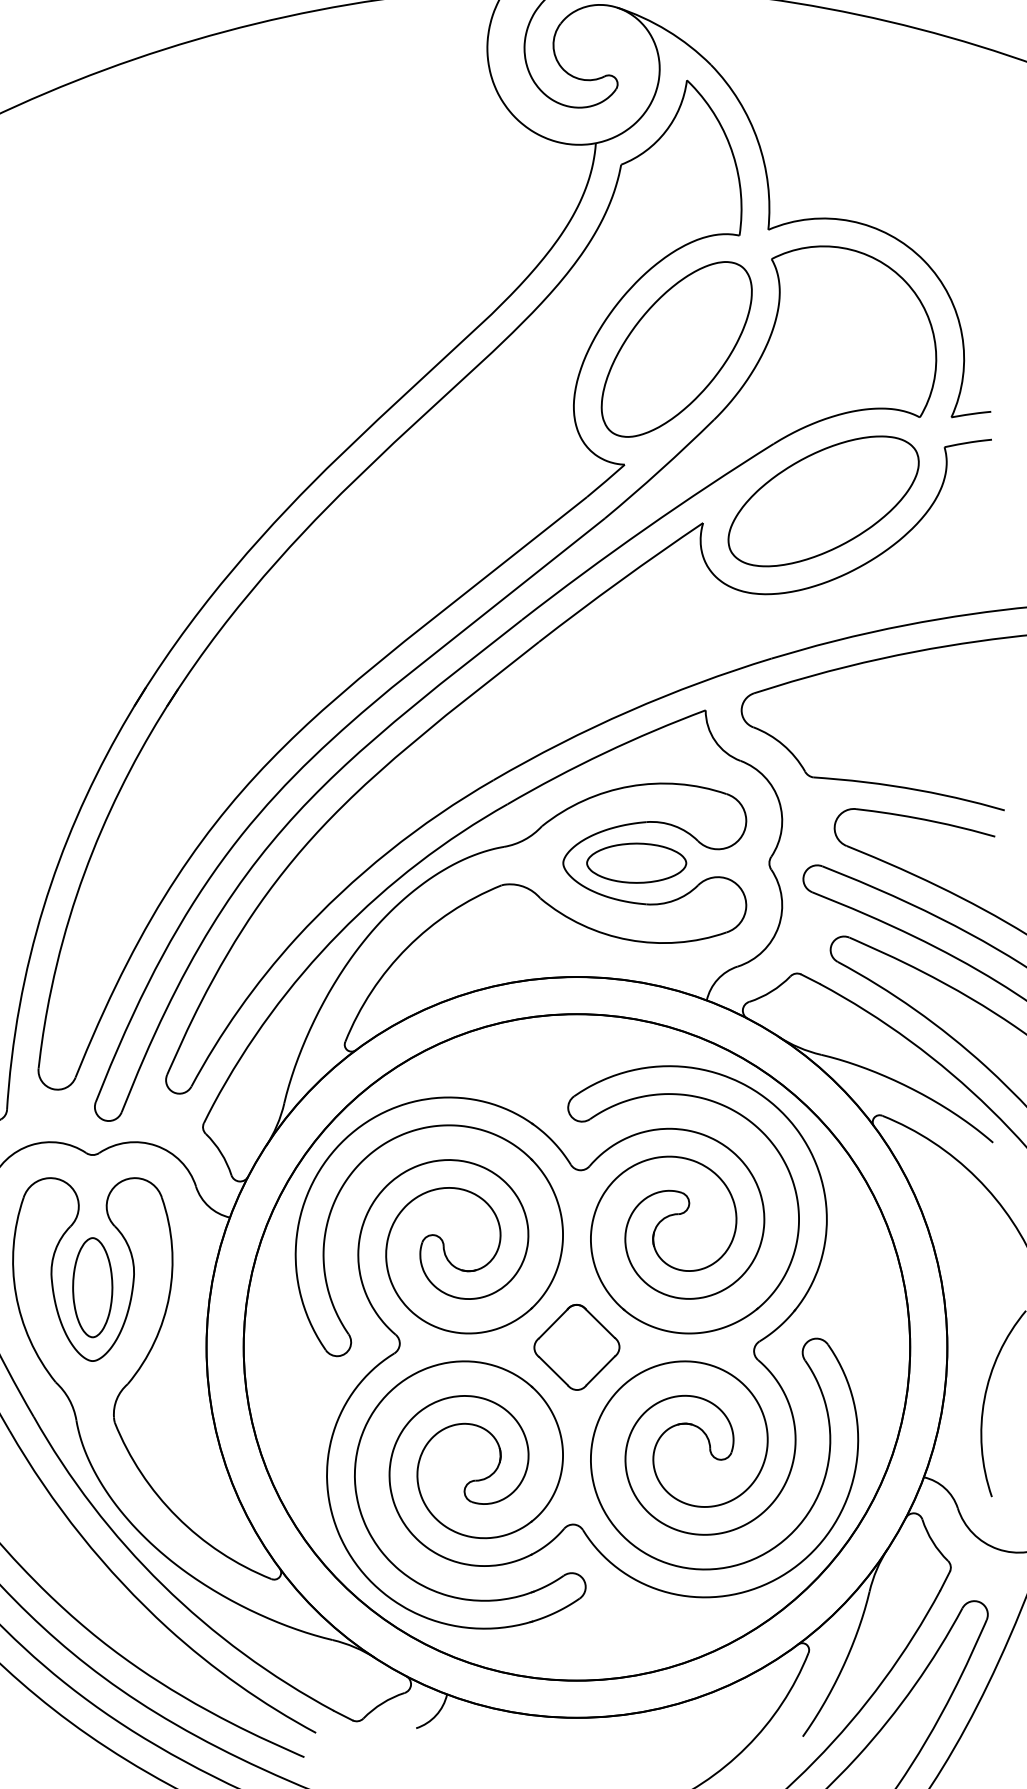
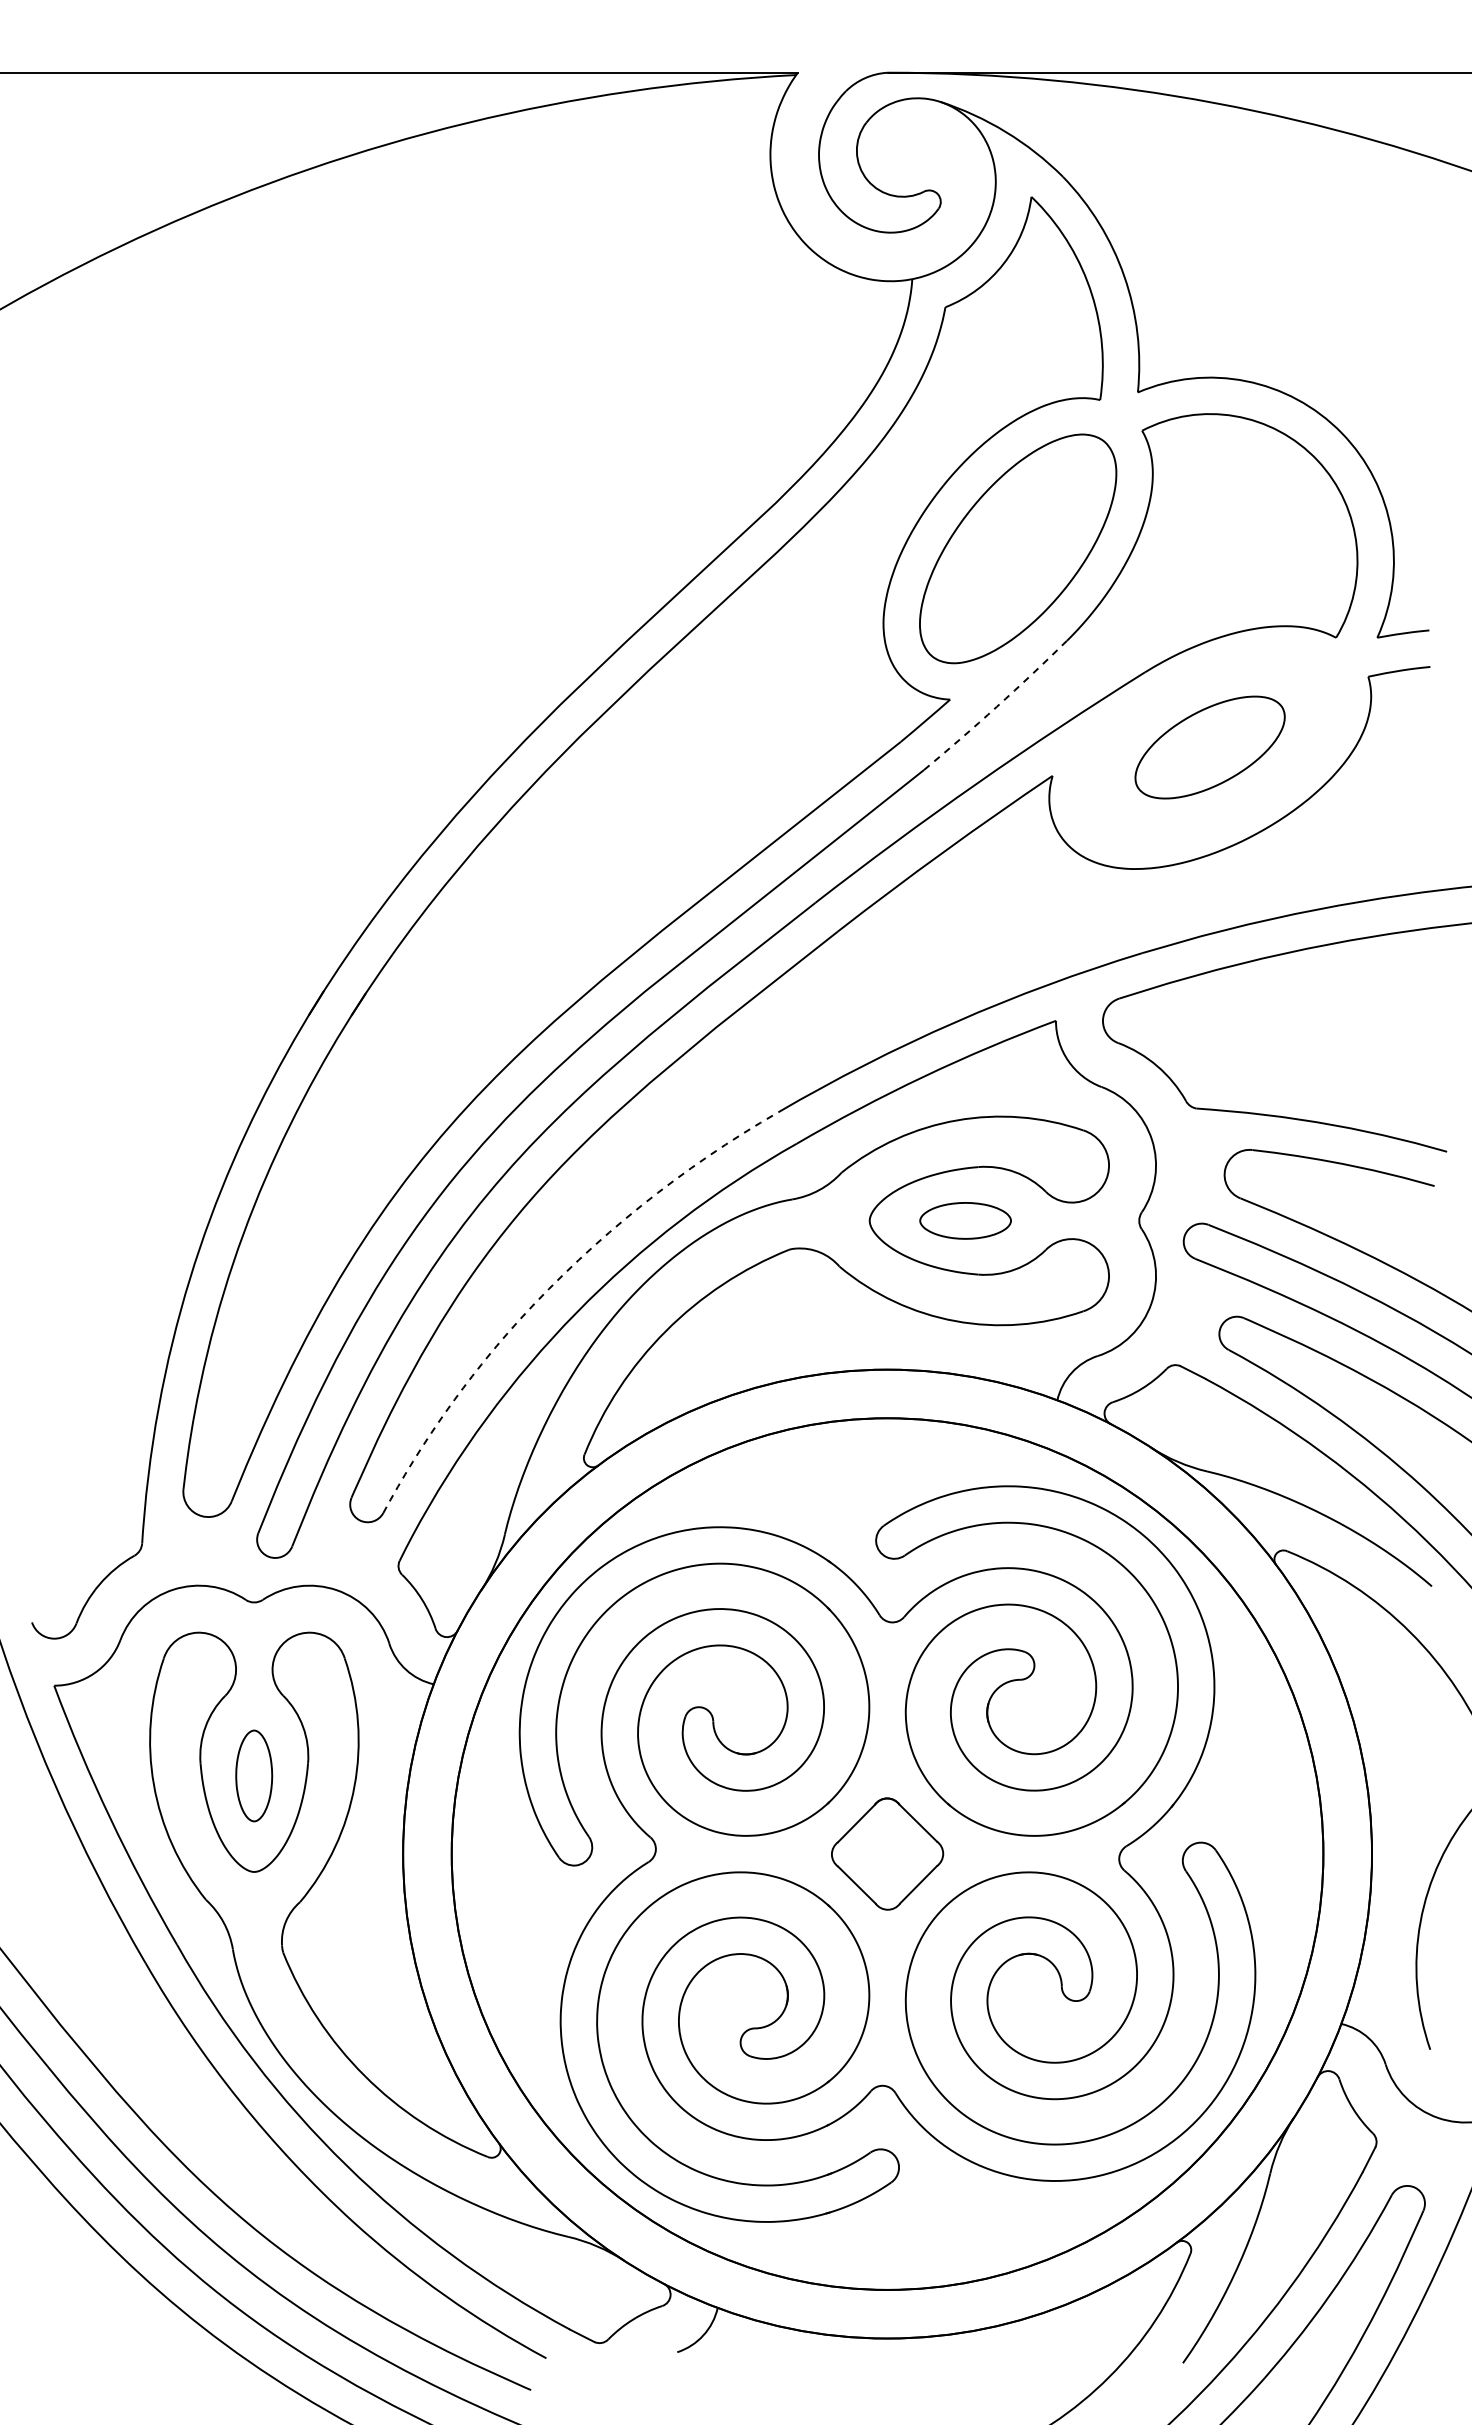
arc: (660, 469) -> (996, 706), solid -> dashed
part: (823, 501) -> (1209, 747), size x0.6
part: (636, 862) -> (965, 1220), size x0.7
line: (322, 911) -> (554, 1283), solid -> dashed
part: (92, 1287) -> (253, 1775), size x0.7

